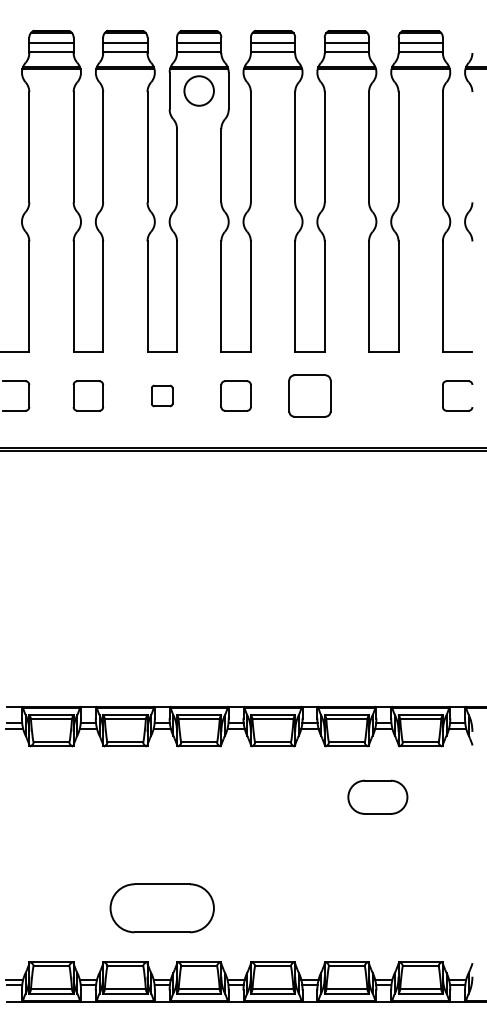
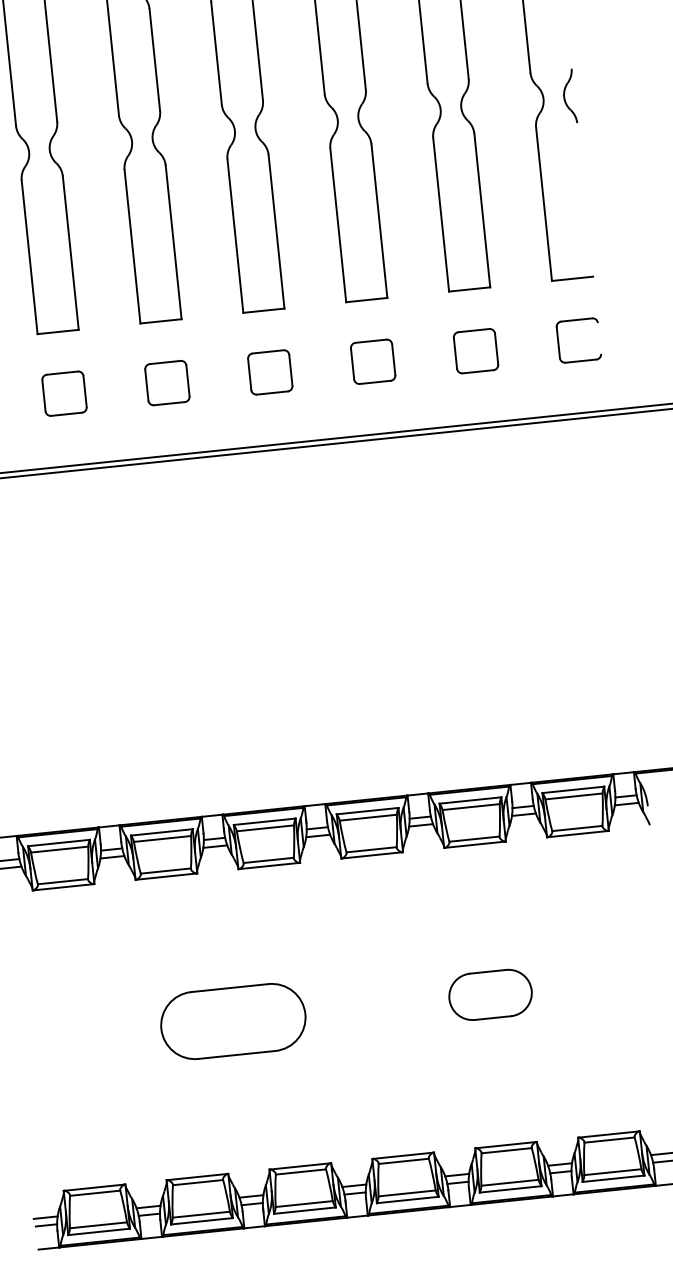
part: (161, 395) -> (166, 382), size x1.43
part: (309, 395) -> (372, 361), size x0.71
part: (383, 395) -> (475, 350), added
part: (377, 796) -> (489, 993), moved
part: (161, 908) -> (232, 1021), moved

